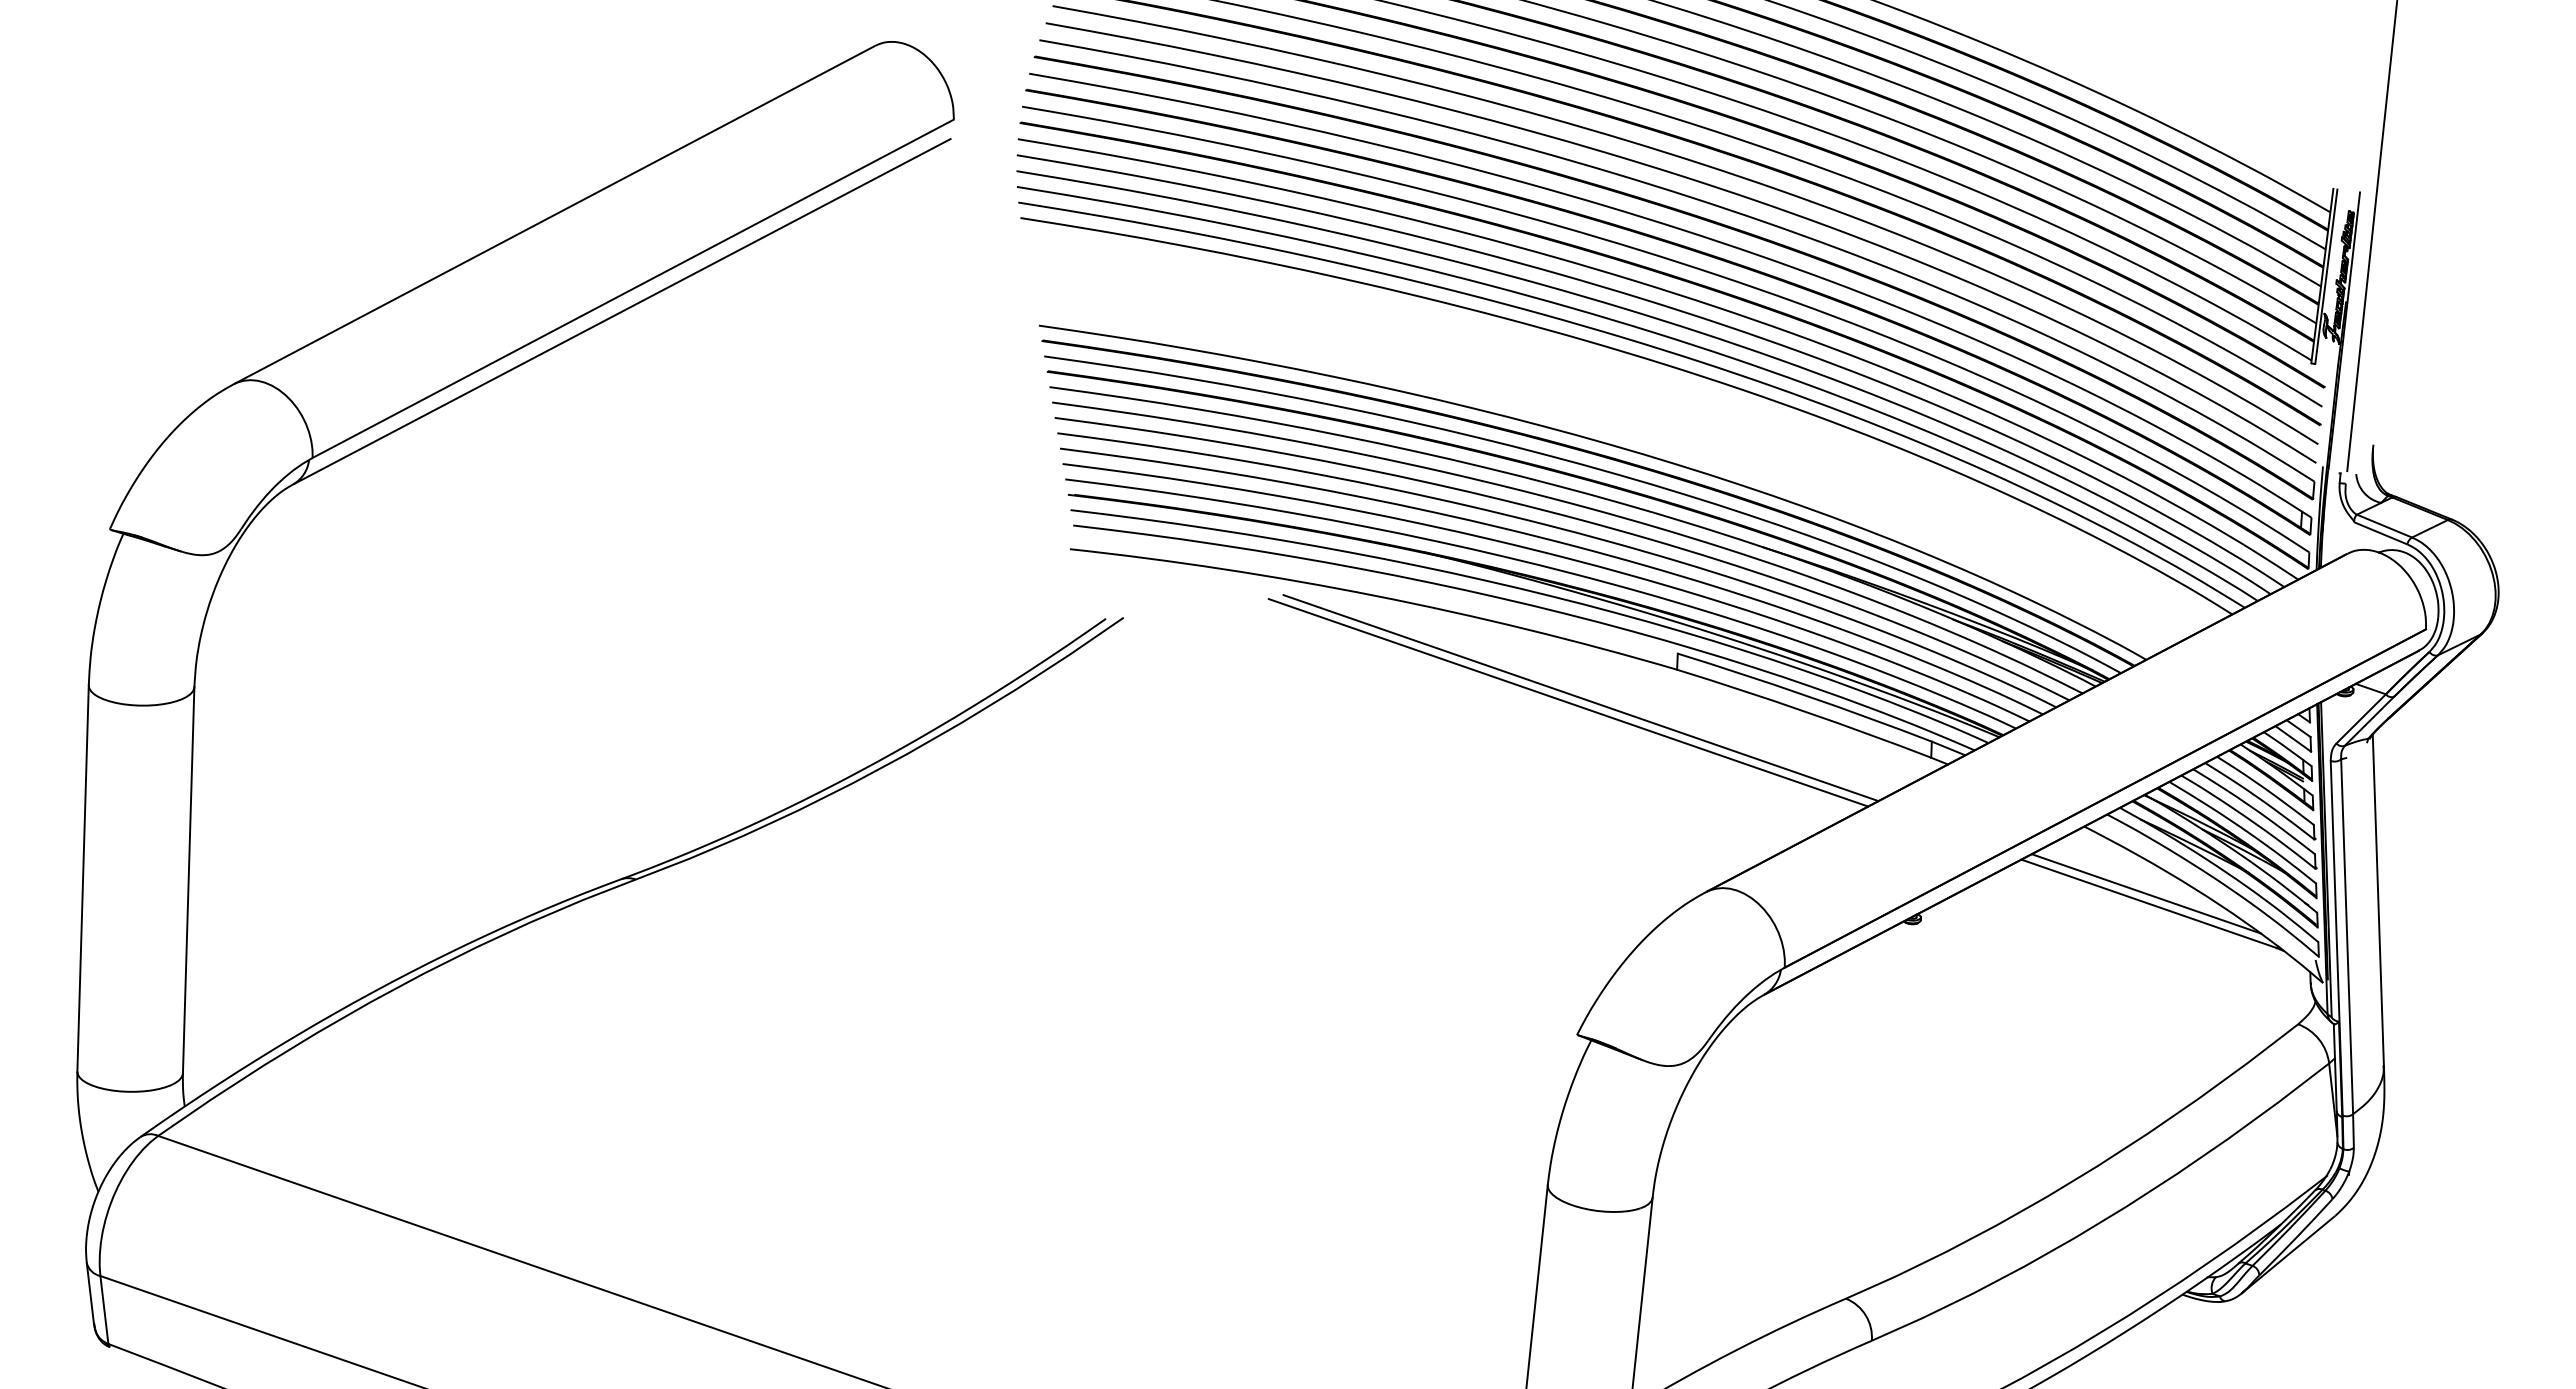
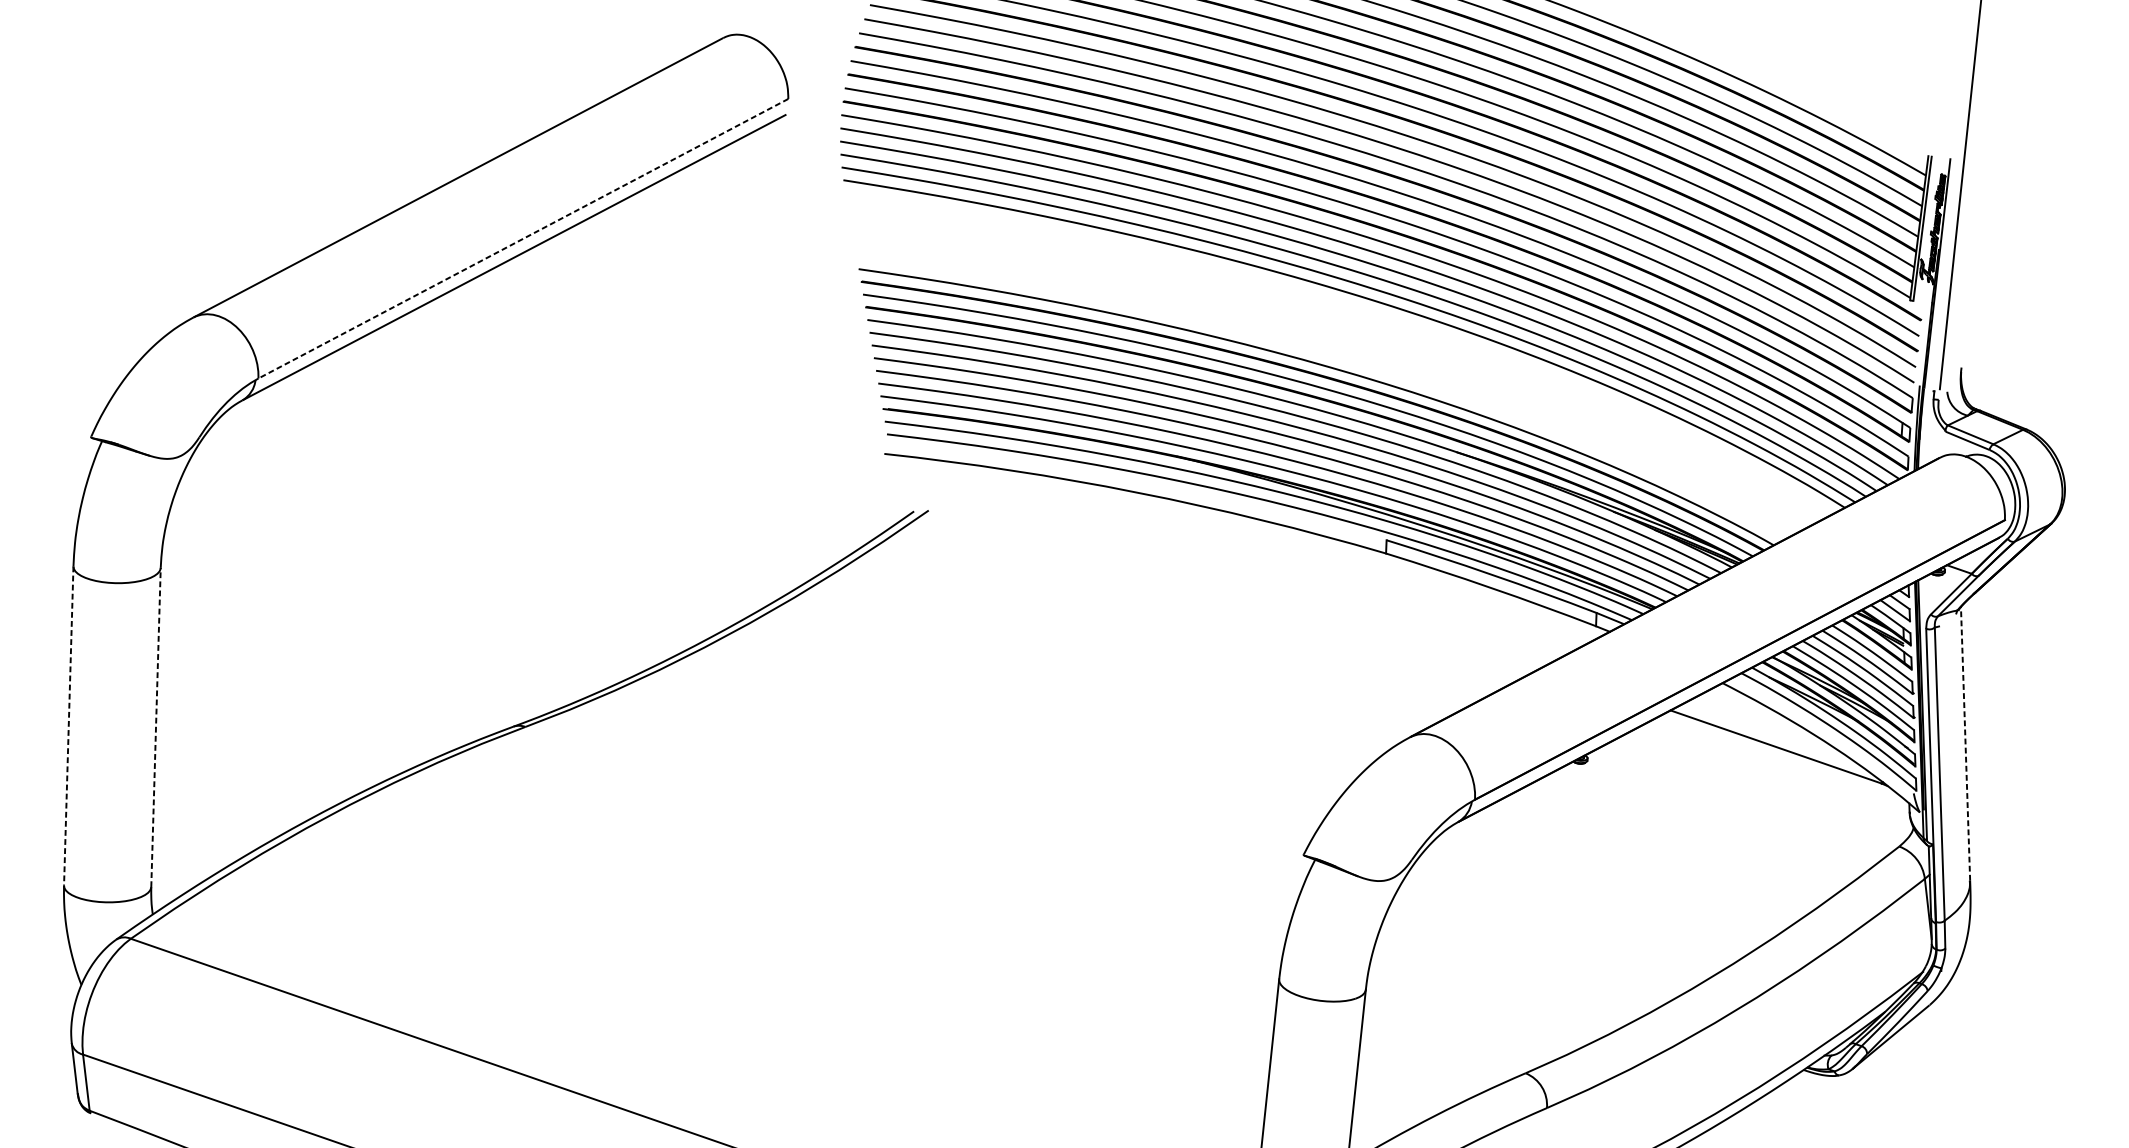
line: (632, 289) -> (522, 239), solid -> dashed
line: (1580, 698) -> (1306, 577), removed
line: (1568, 702) -> (1296, 580), removed
line: (83, 879) -> (69, 726), solid -> dashed
line: (188, 879) -> (155, 726), solid -> dashed
line: (2146, 893) -> (1773, 738), removed
line: (2378, 900) -> (1965, 744), solid -> dashed

